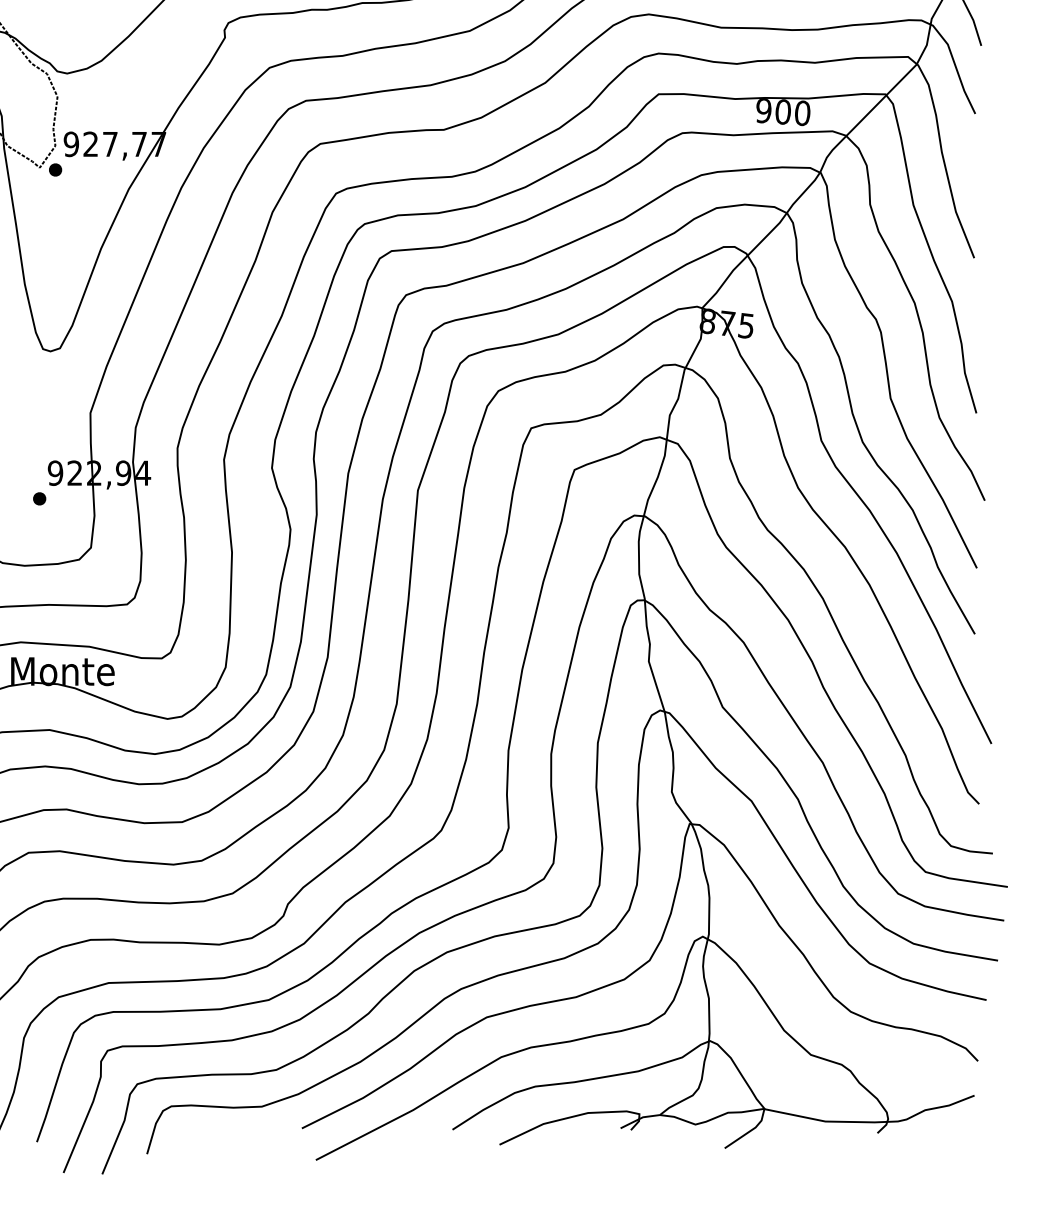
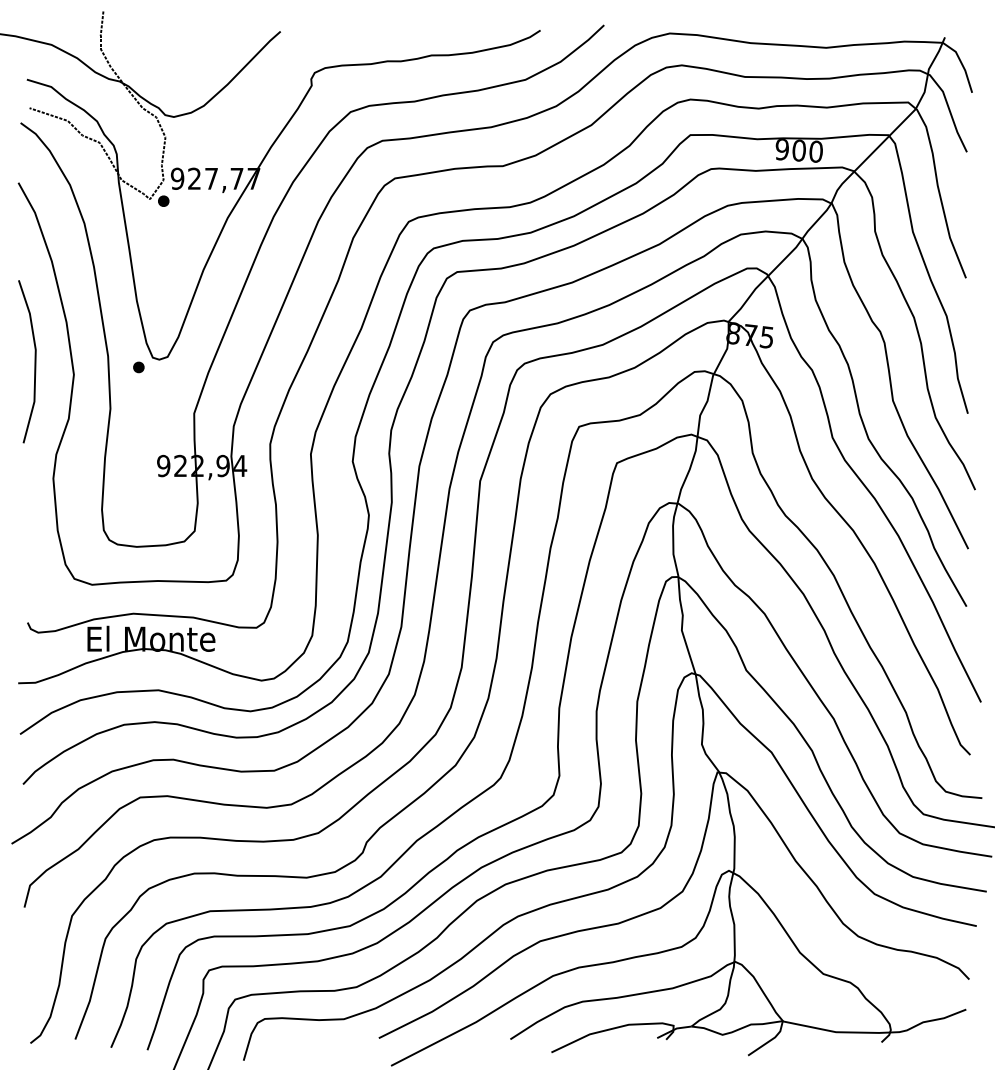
part: (39, 498) -> (138, 367), moved

